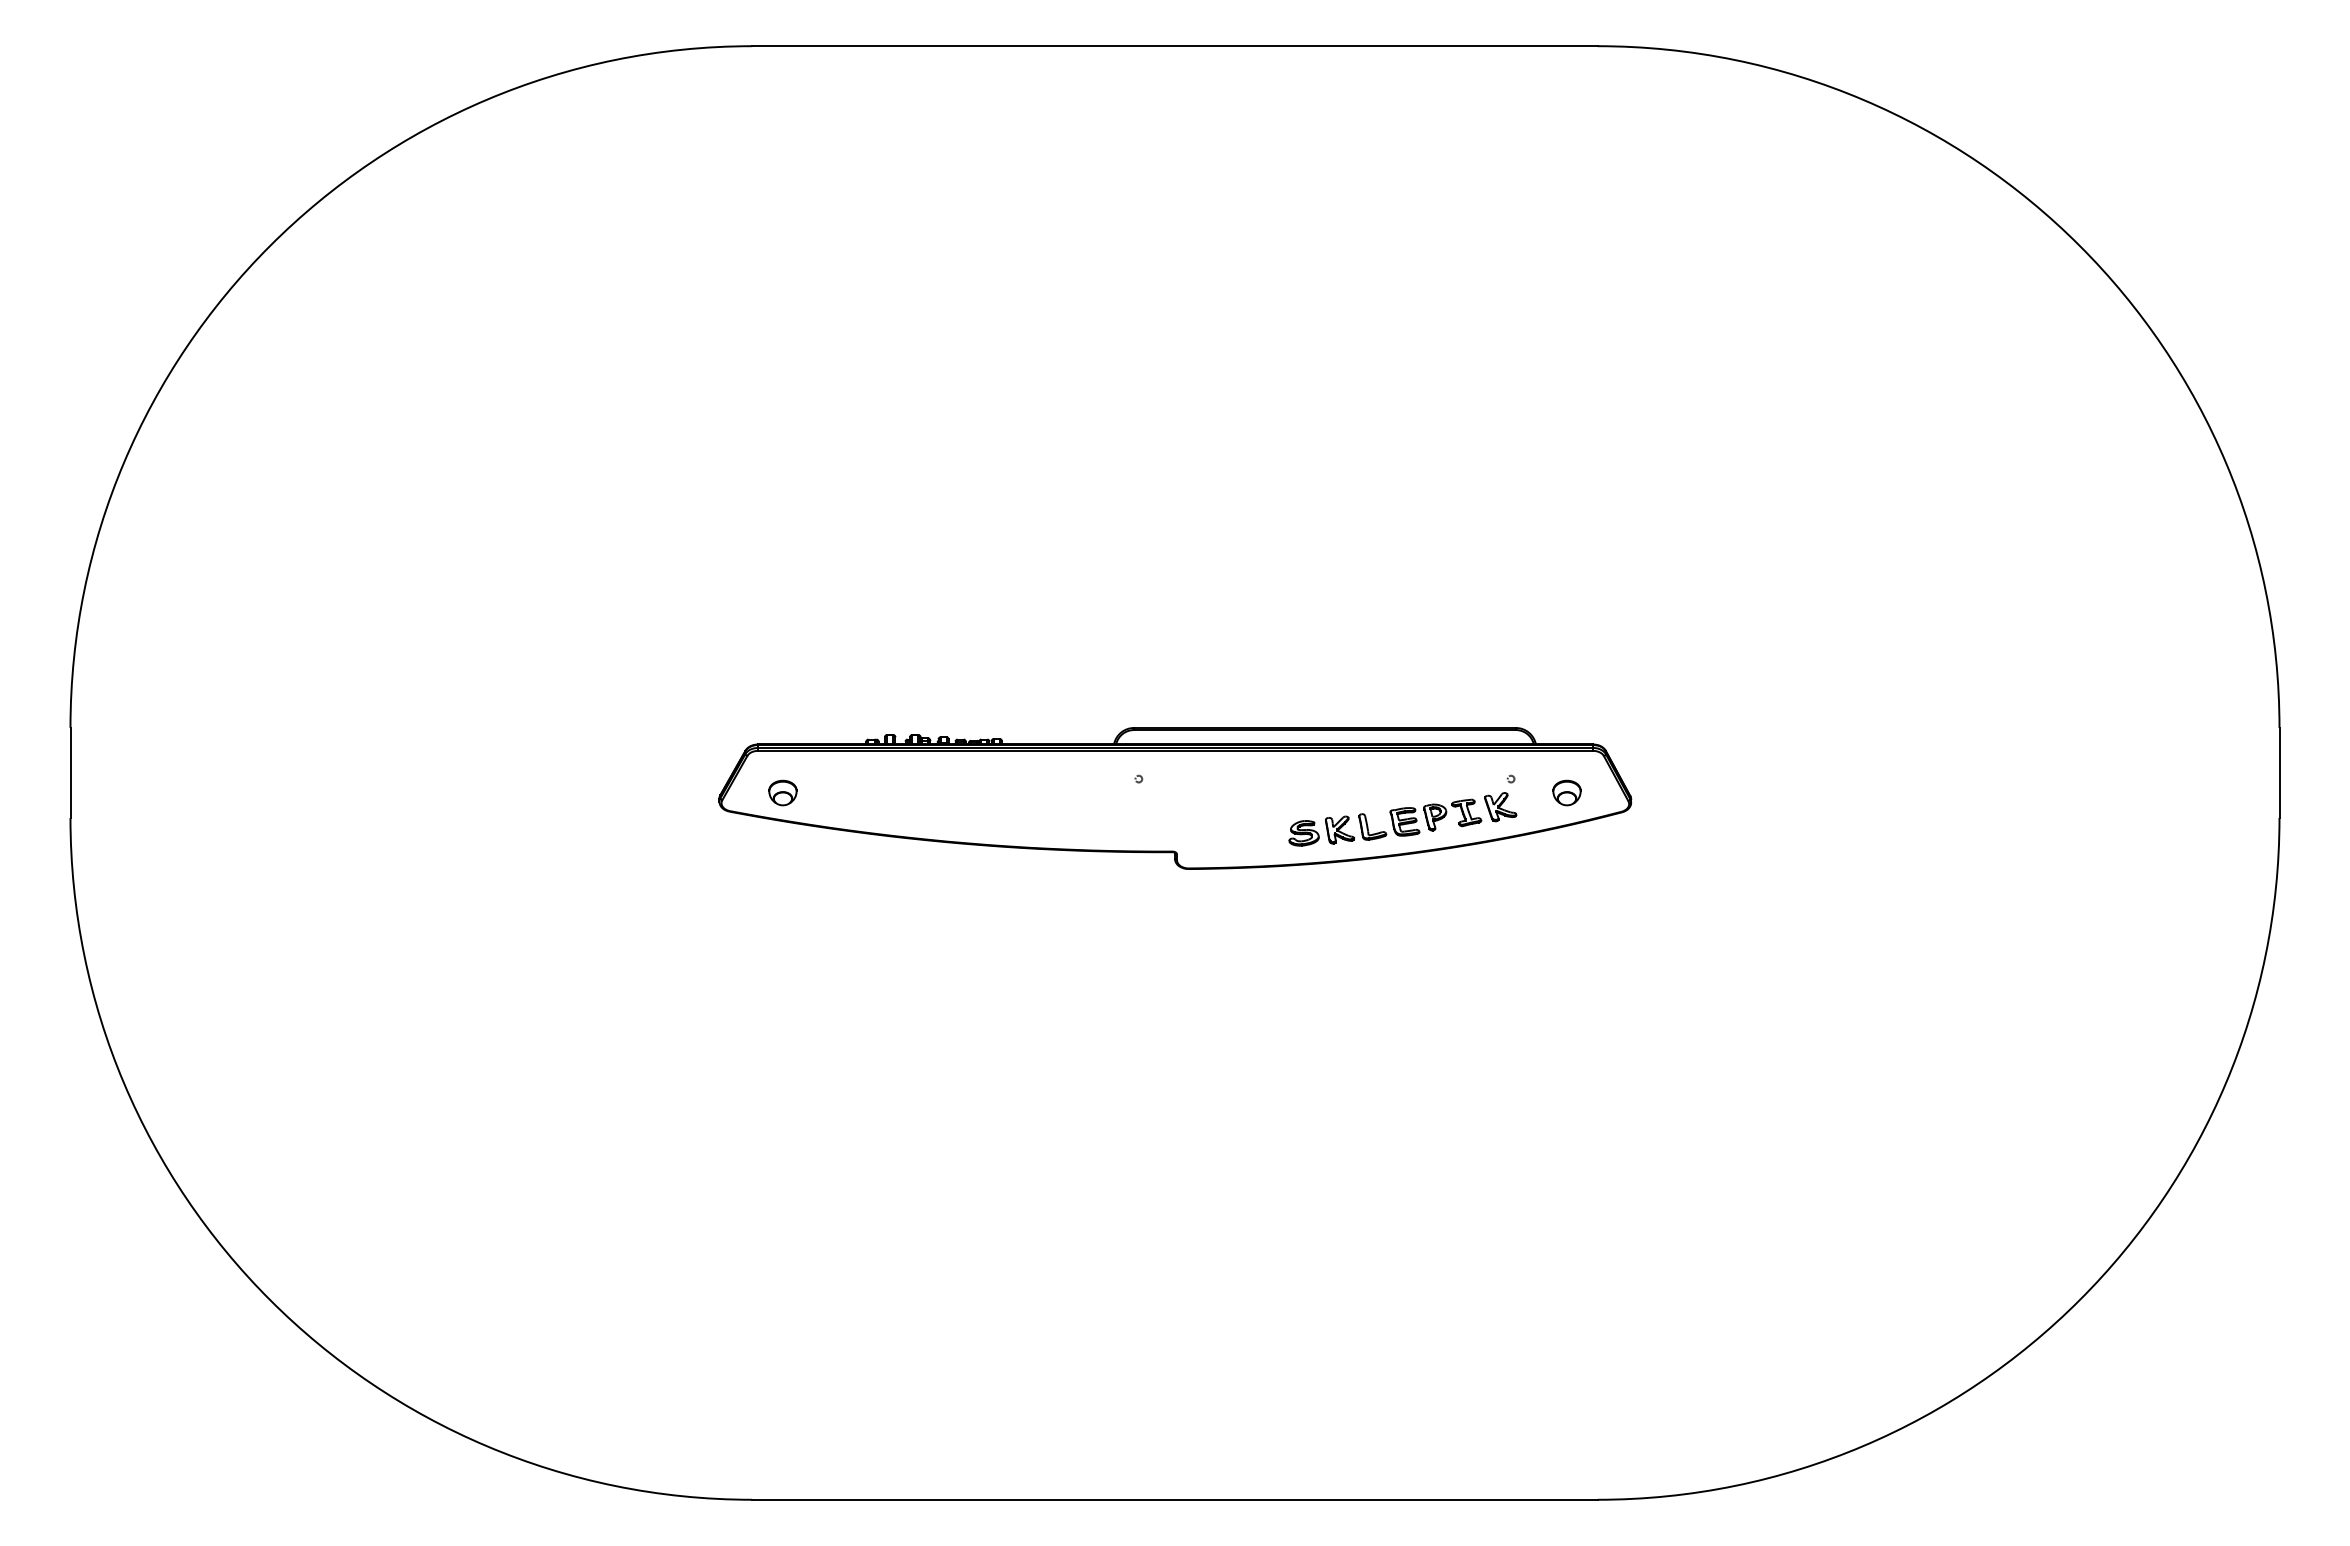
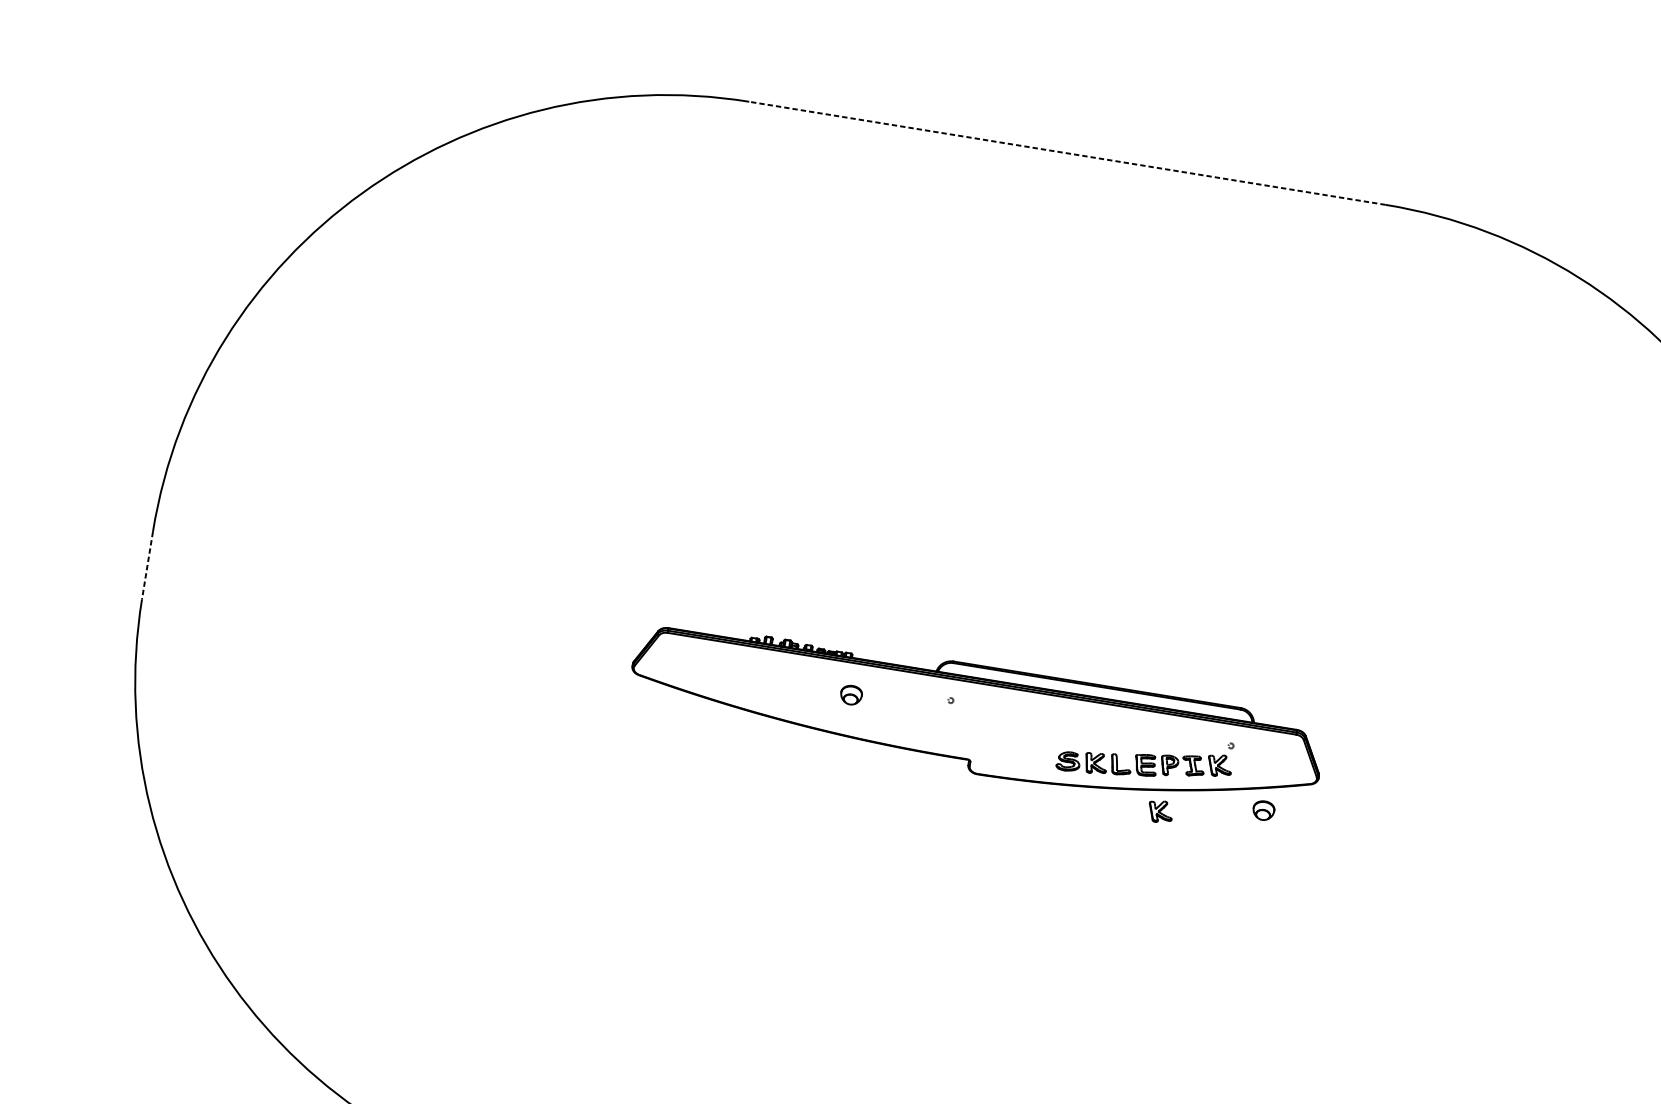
line: (1175, 46) -> (1067, 153), solid -> dashed
line: (70, 772) -> (147, 565), solid -> dashed
part: (782, 792) -> (851, 694), moved
part: (1566, 792) -> (1263, 810), moved
part: (1433, 879) -> (1160, 812), added

